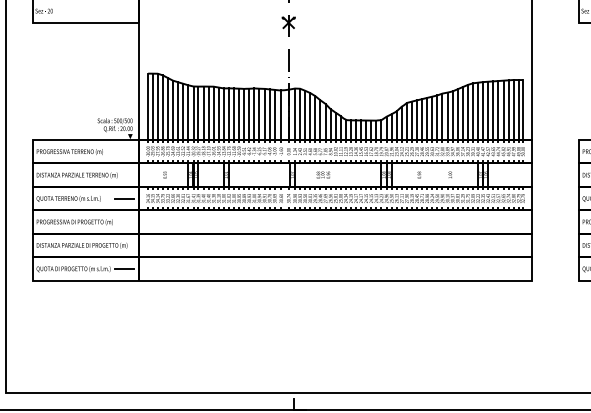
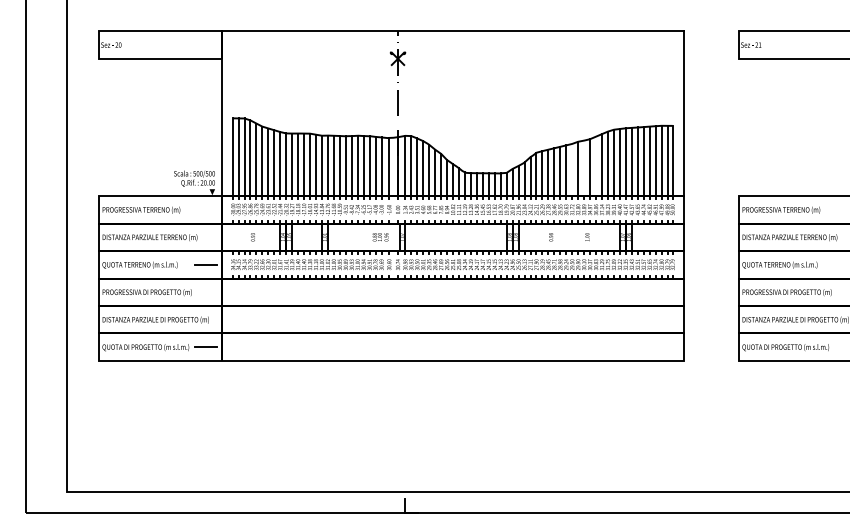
line: (458, 114) -> (596, 166), removed
line: (447, 116) -> (584, 168), removed
line: (437, 117) -> (572, 169), removed
text: (323, 175) -> (380, 237), moved

